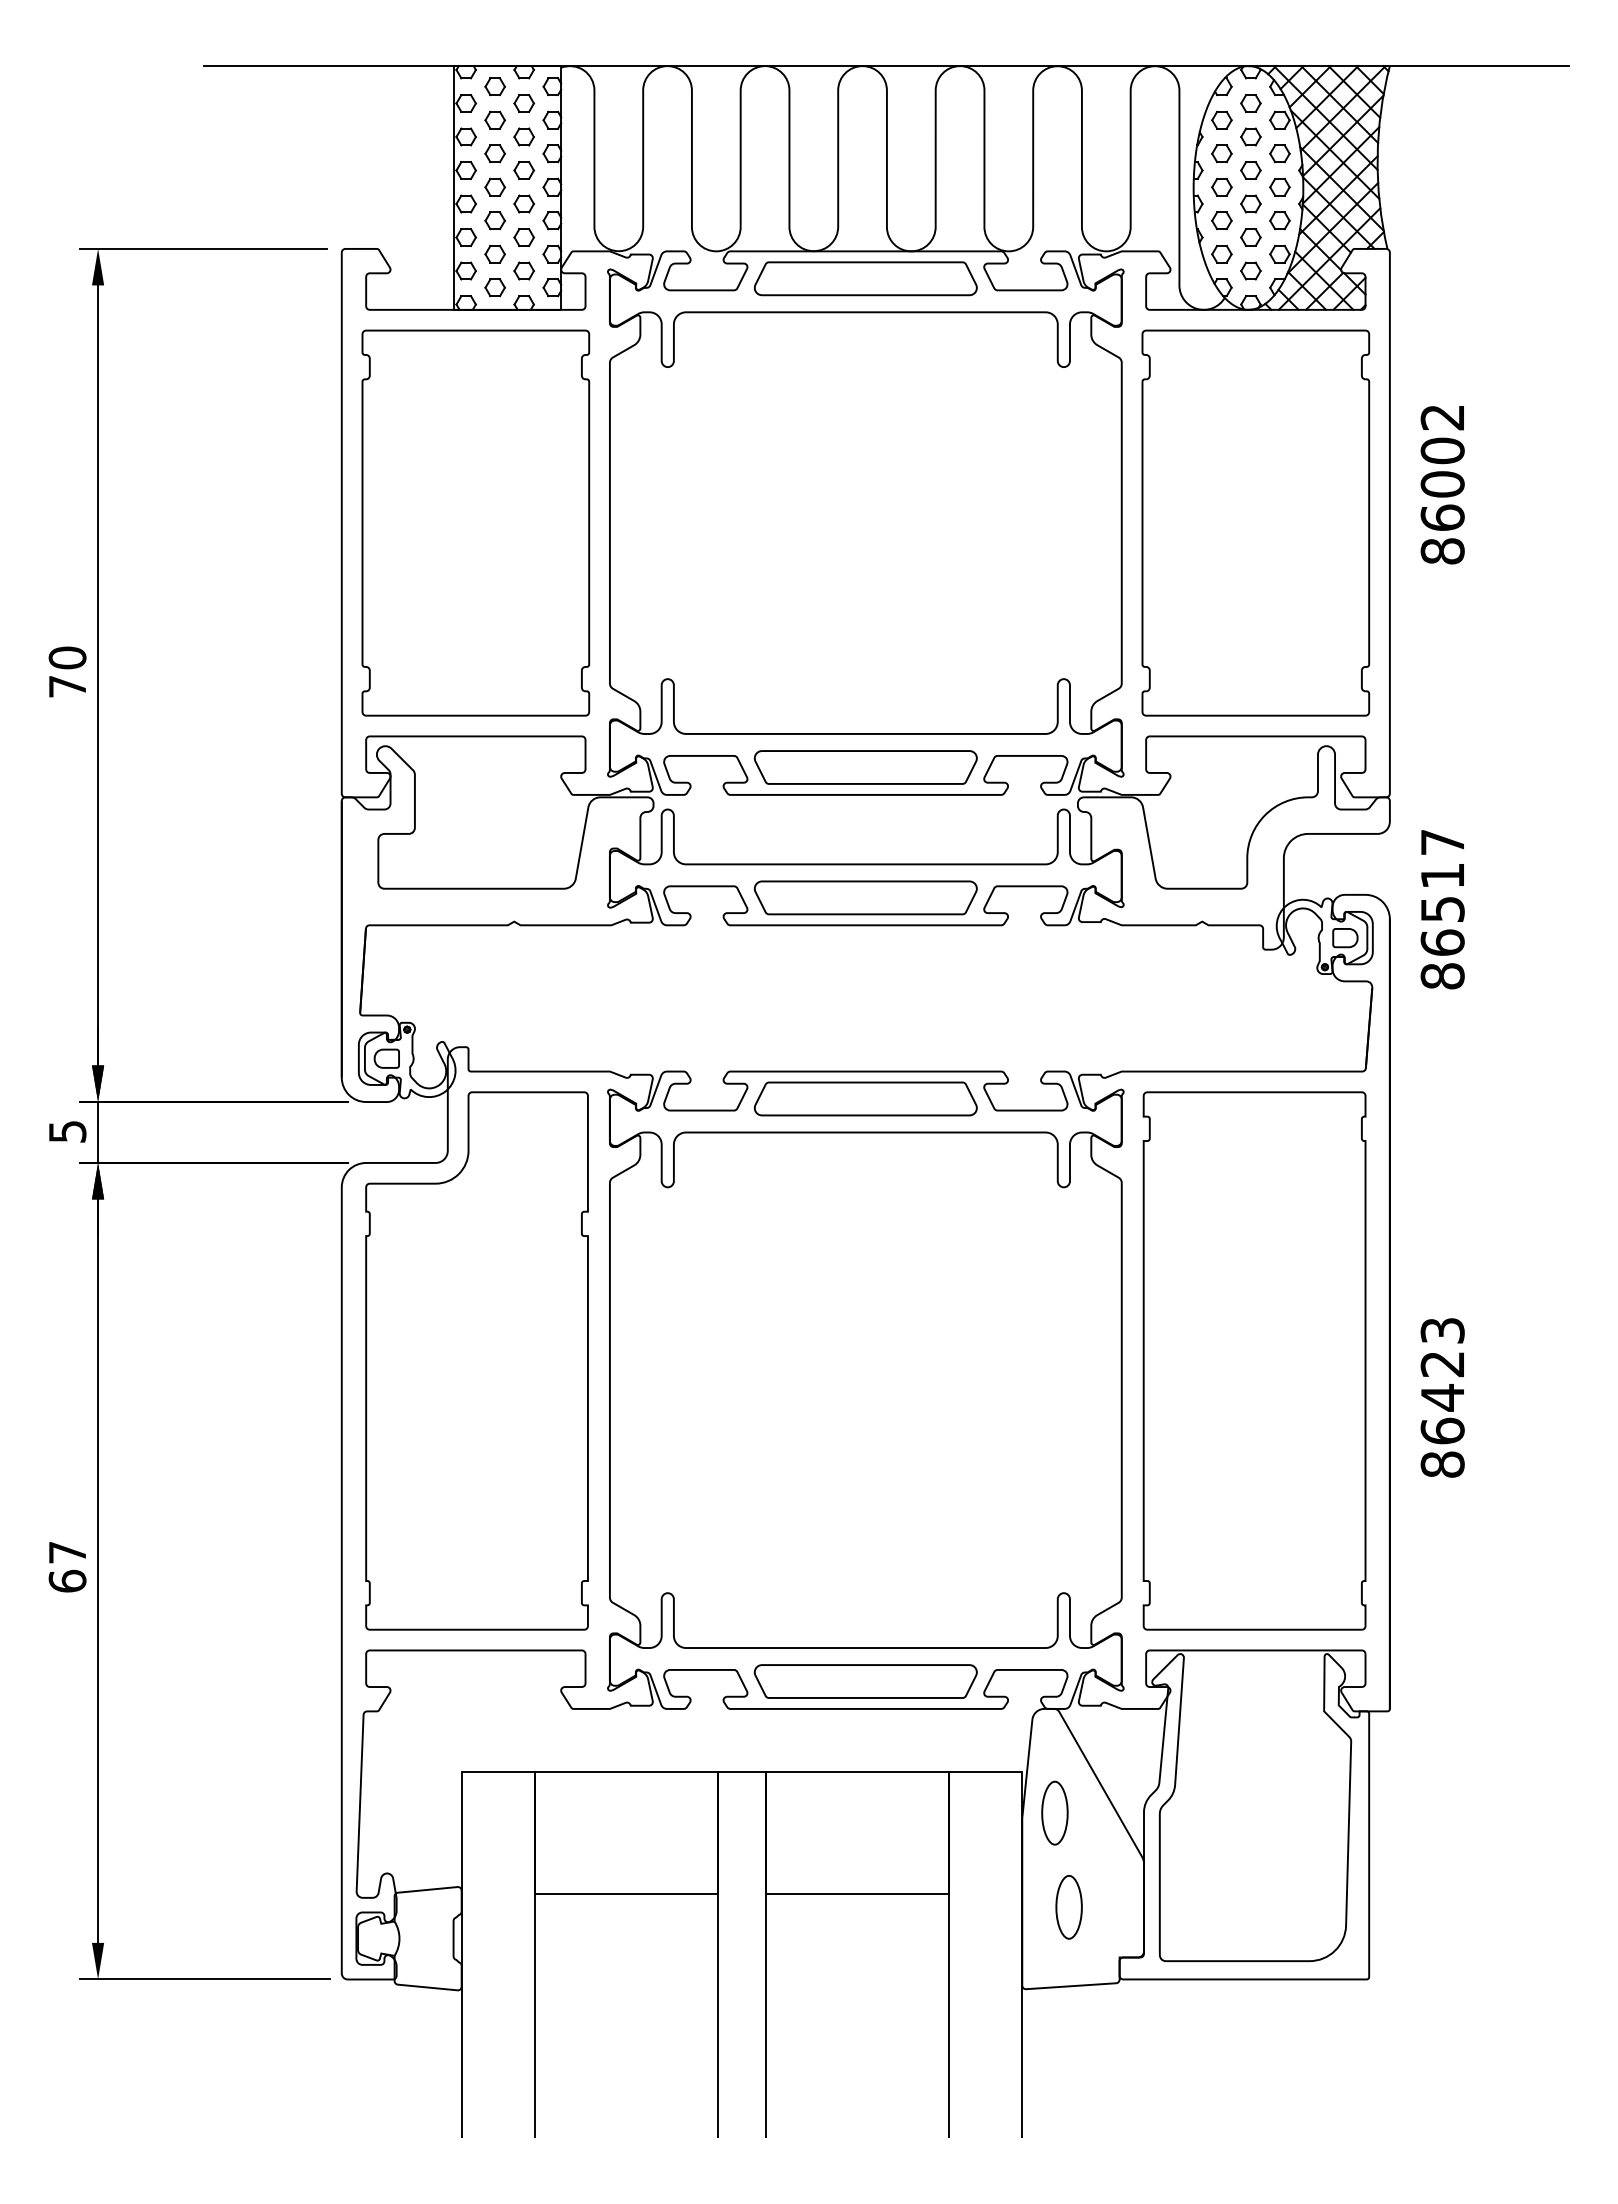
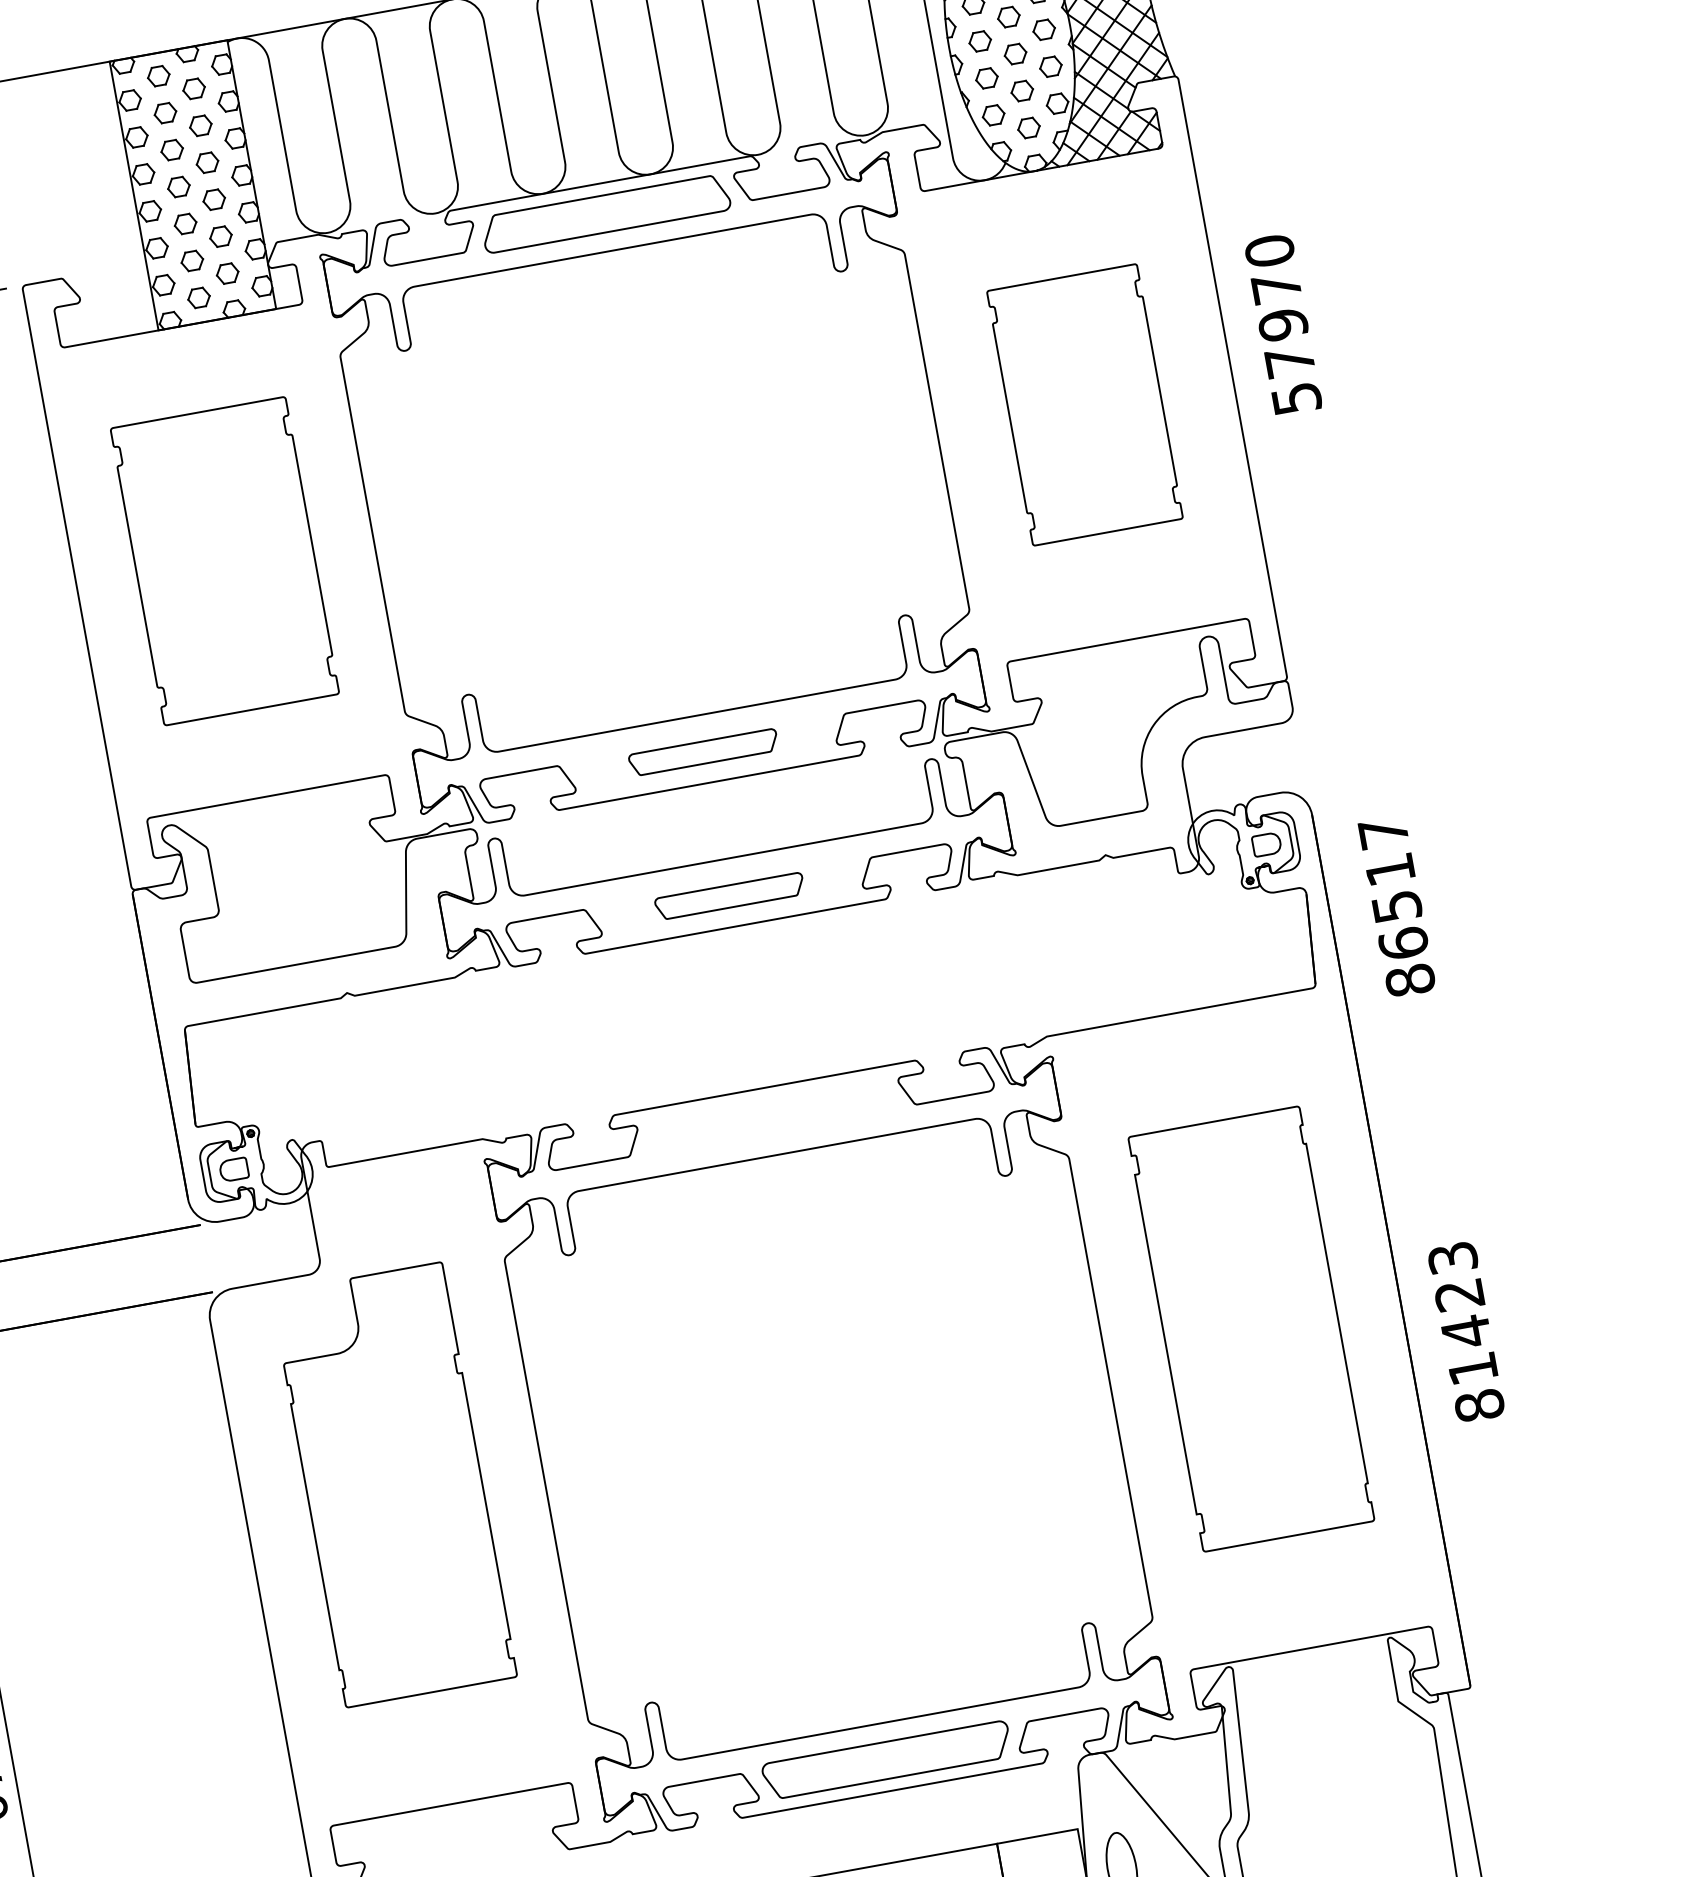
text: (1442, 484) -> (1283, 324), 86002 -> 57970
part: (475, 522) -> (224, 560), size x0.7
part: (1255, 522) -> (1084, 404), size x0.6
part: (865, 767) -> (703, 752), size x0.6
part: (865, 897) -> (729, 895), size x0.6
text: (1442, 909) -> (1396, 906), moved
part: (865, 1098) -> (769, 1117), removed
part: (476, 1360) -> (393, 1484), size x0.7
part: (1254, 1360) -> (1251, 1328), size x0.7
text: (1442, 1430) -> (1472, 1368), 86423 -> 81423

